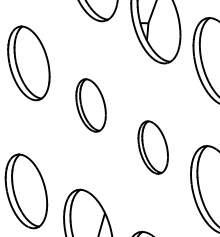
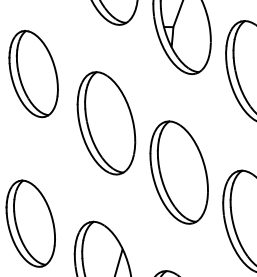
part: (90, 105) -> (105, 123), size x1.67
part: (152, 147) -> (178, 172), size x1.67

